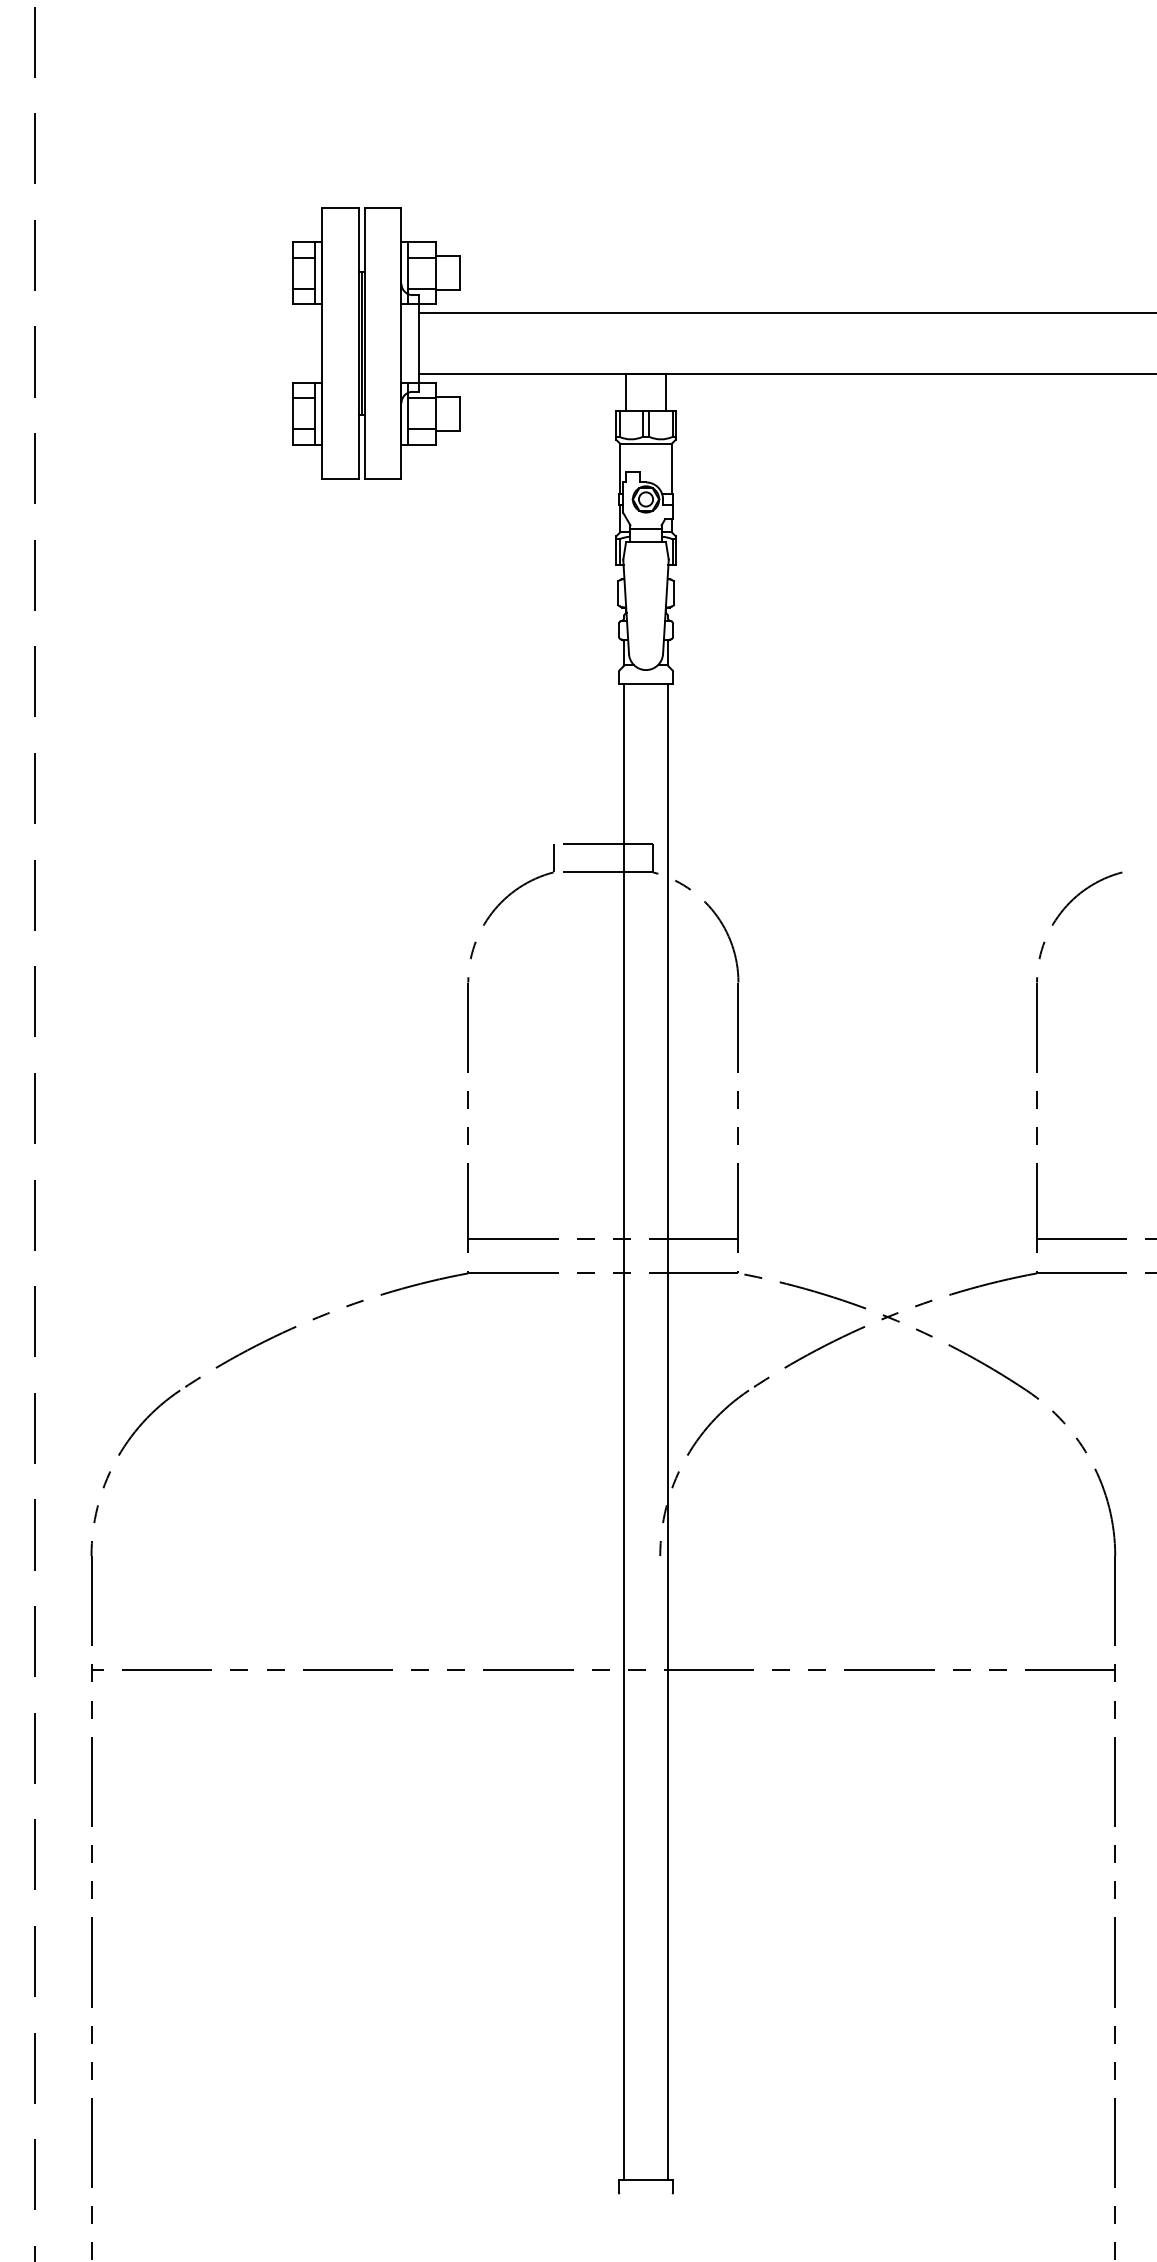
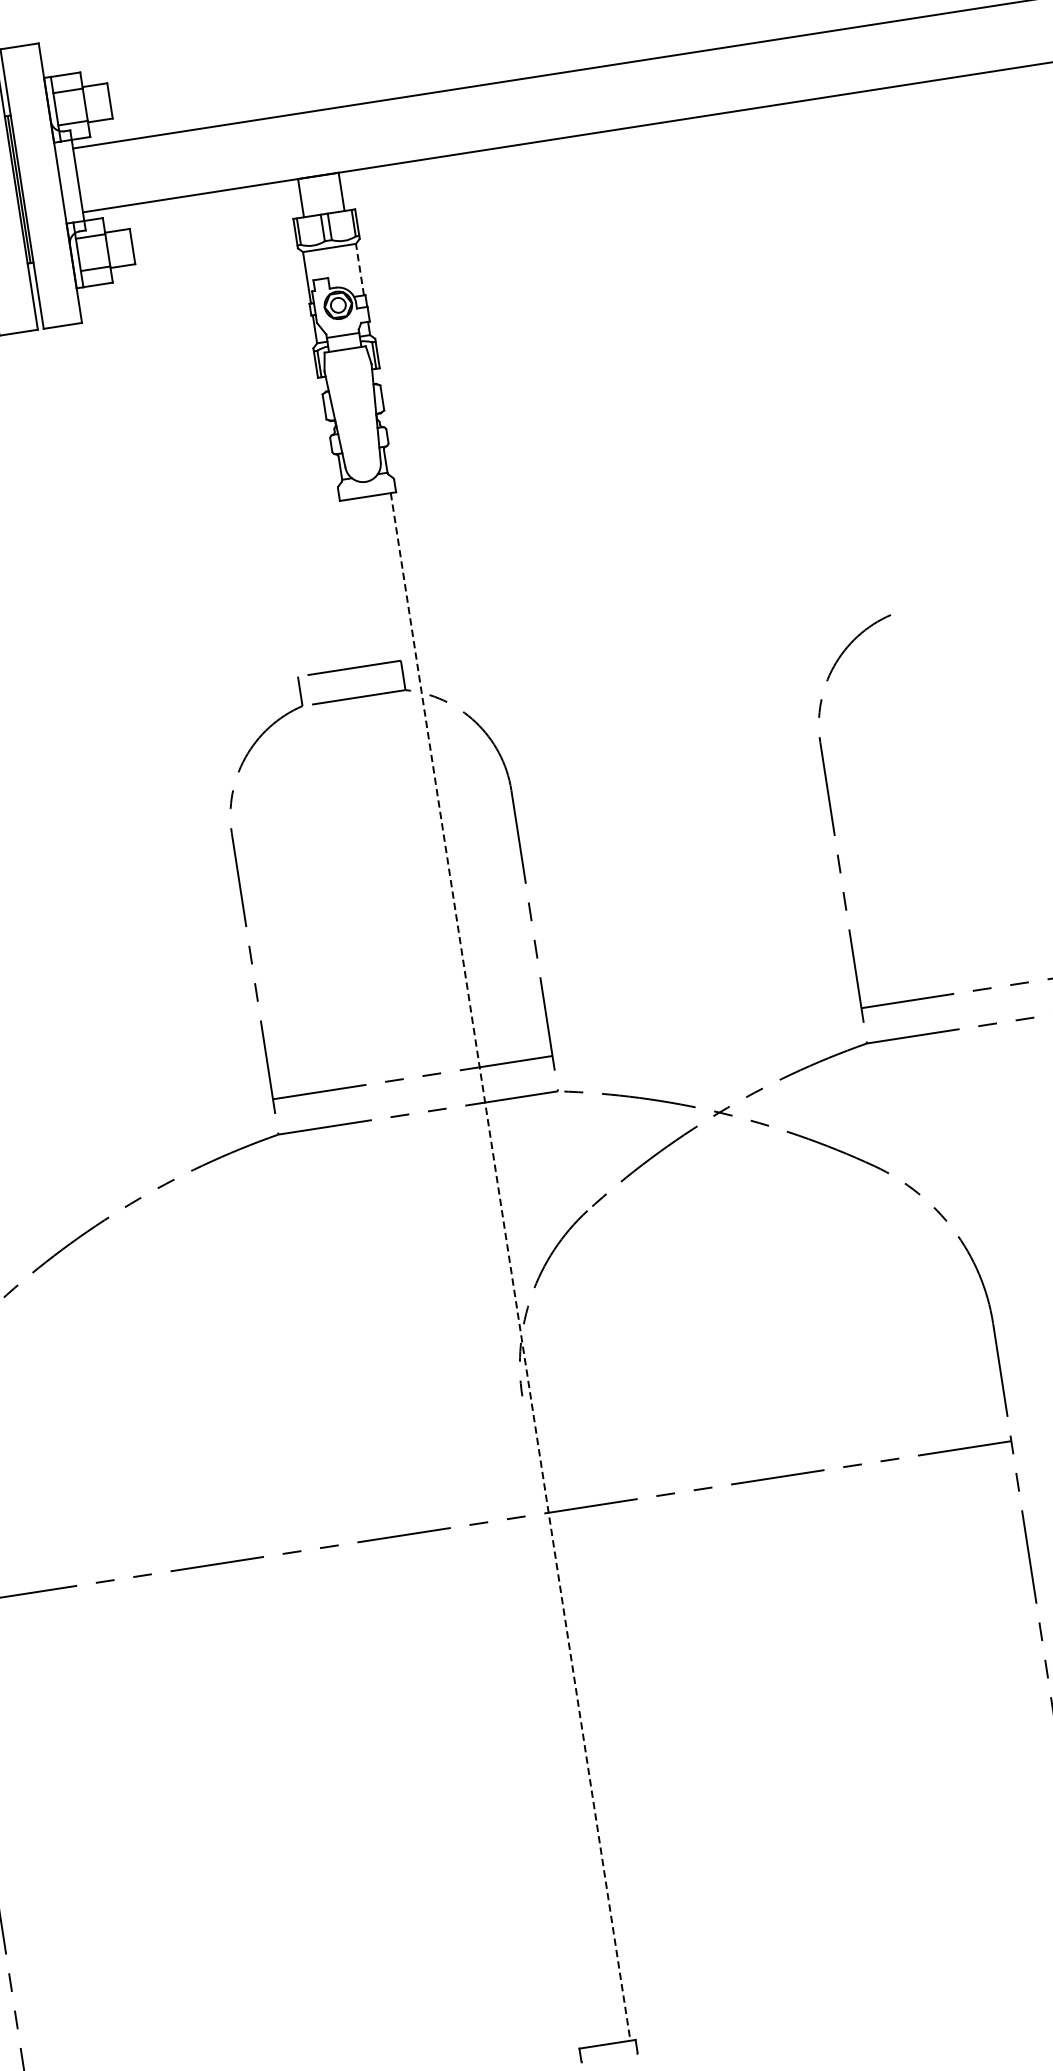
line: (671, 468) -> (359, 269), solid -> dashed
line: (623, 1432) -> (464, 1274), removed
line: (668, 1432) -> (511, 1267), solid -> dashed

